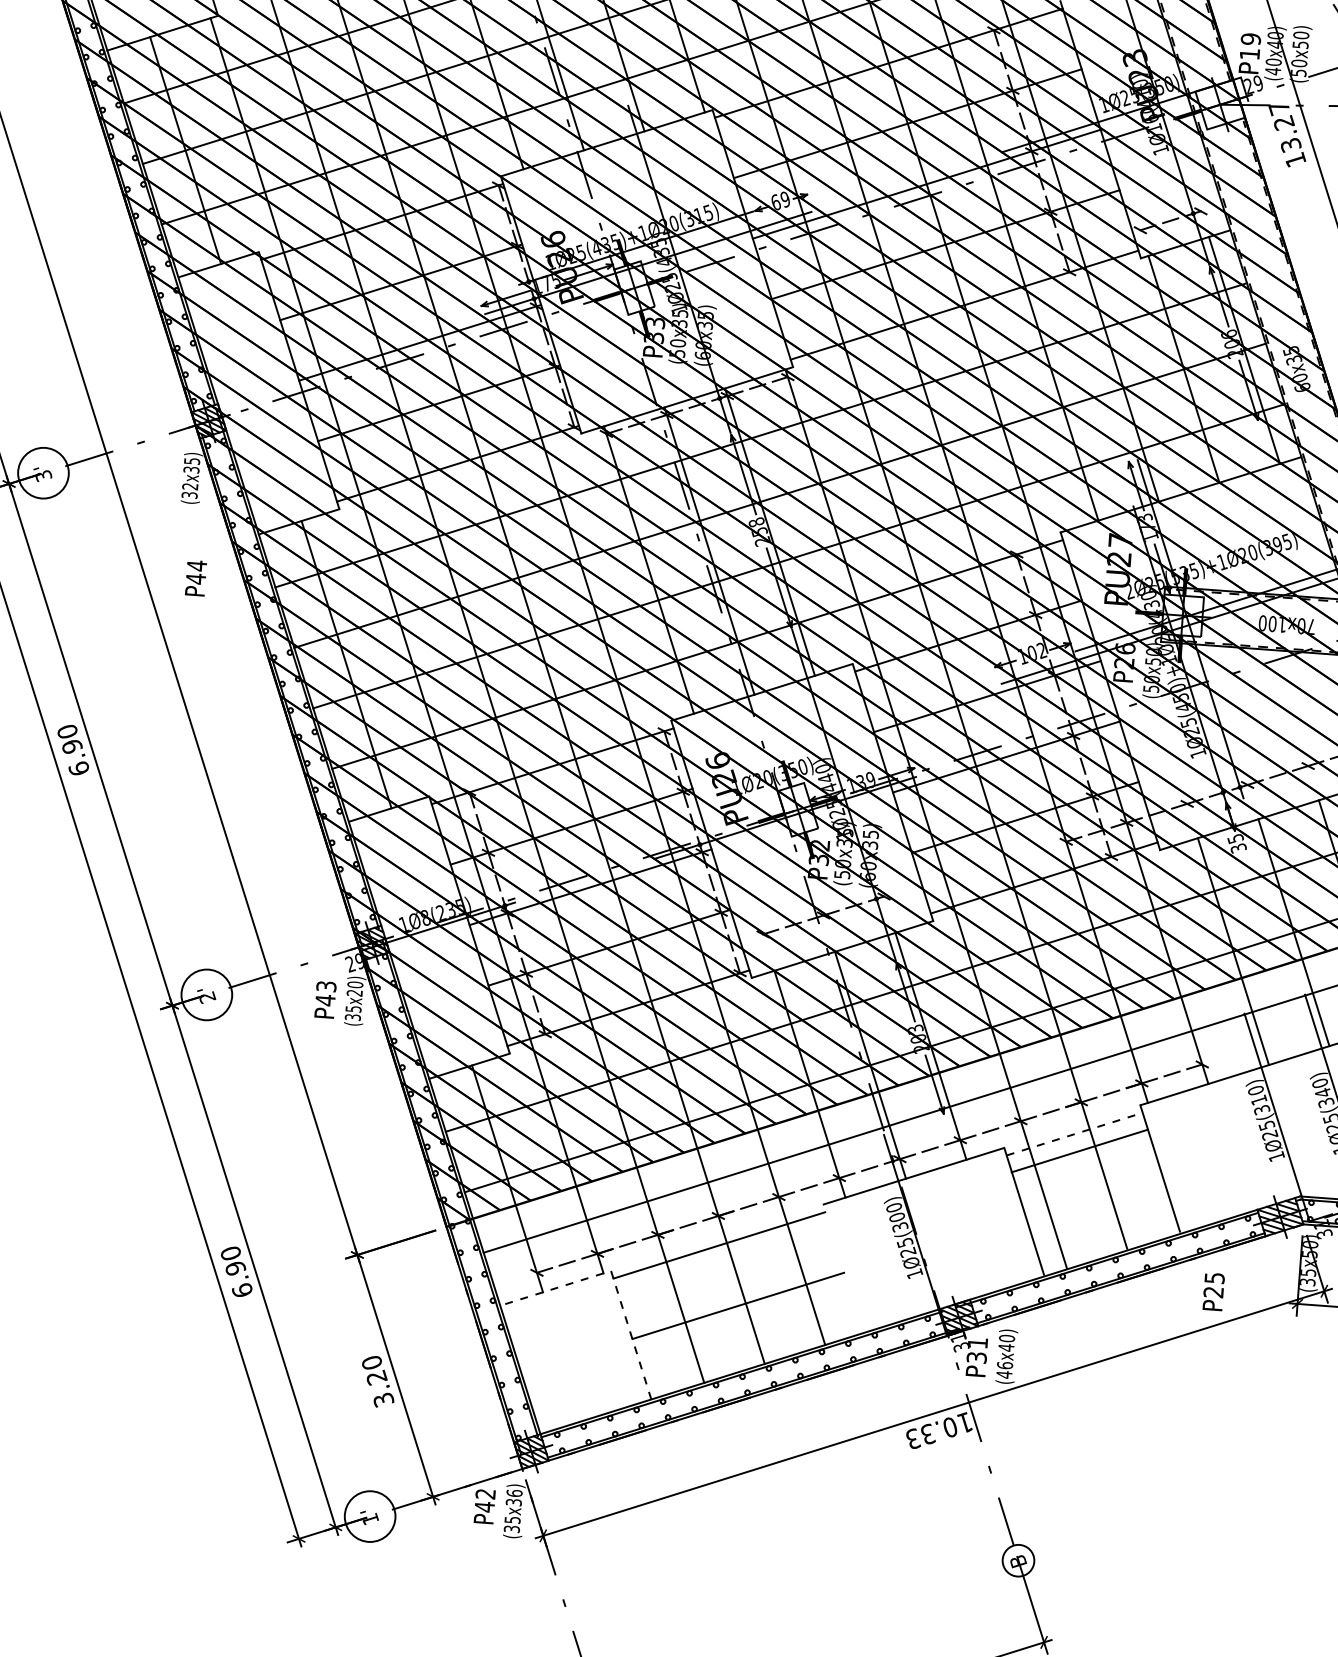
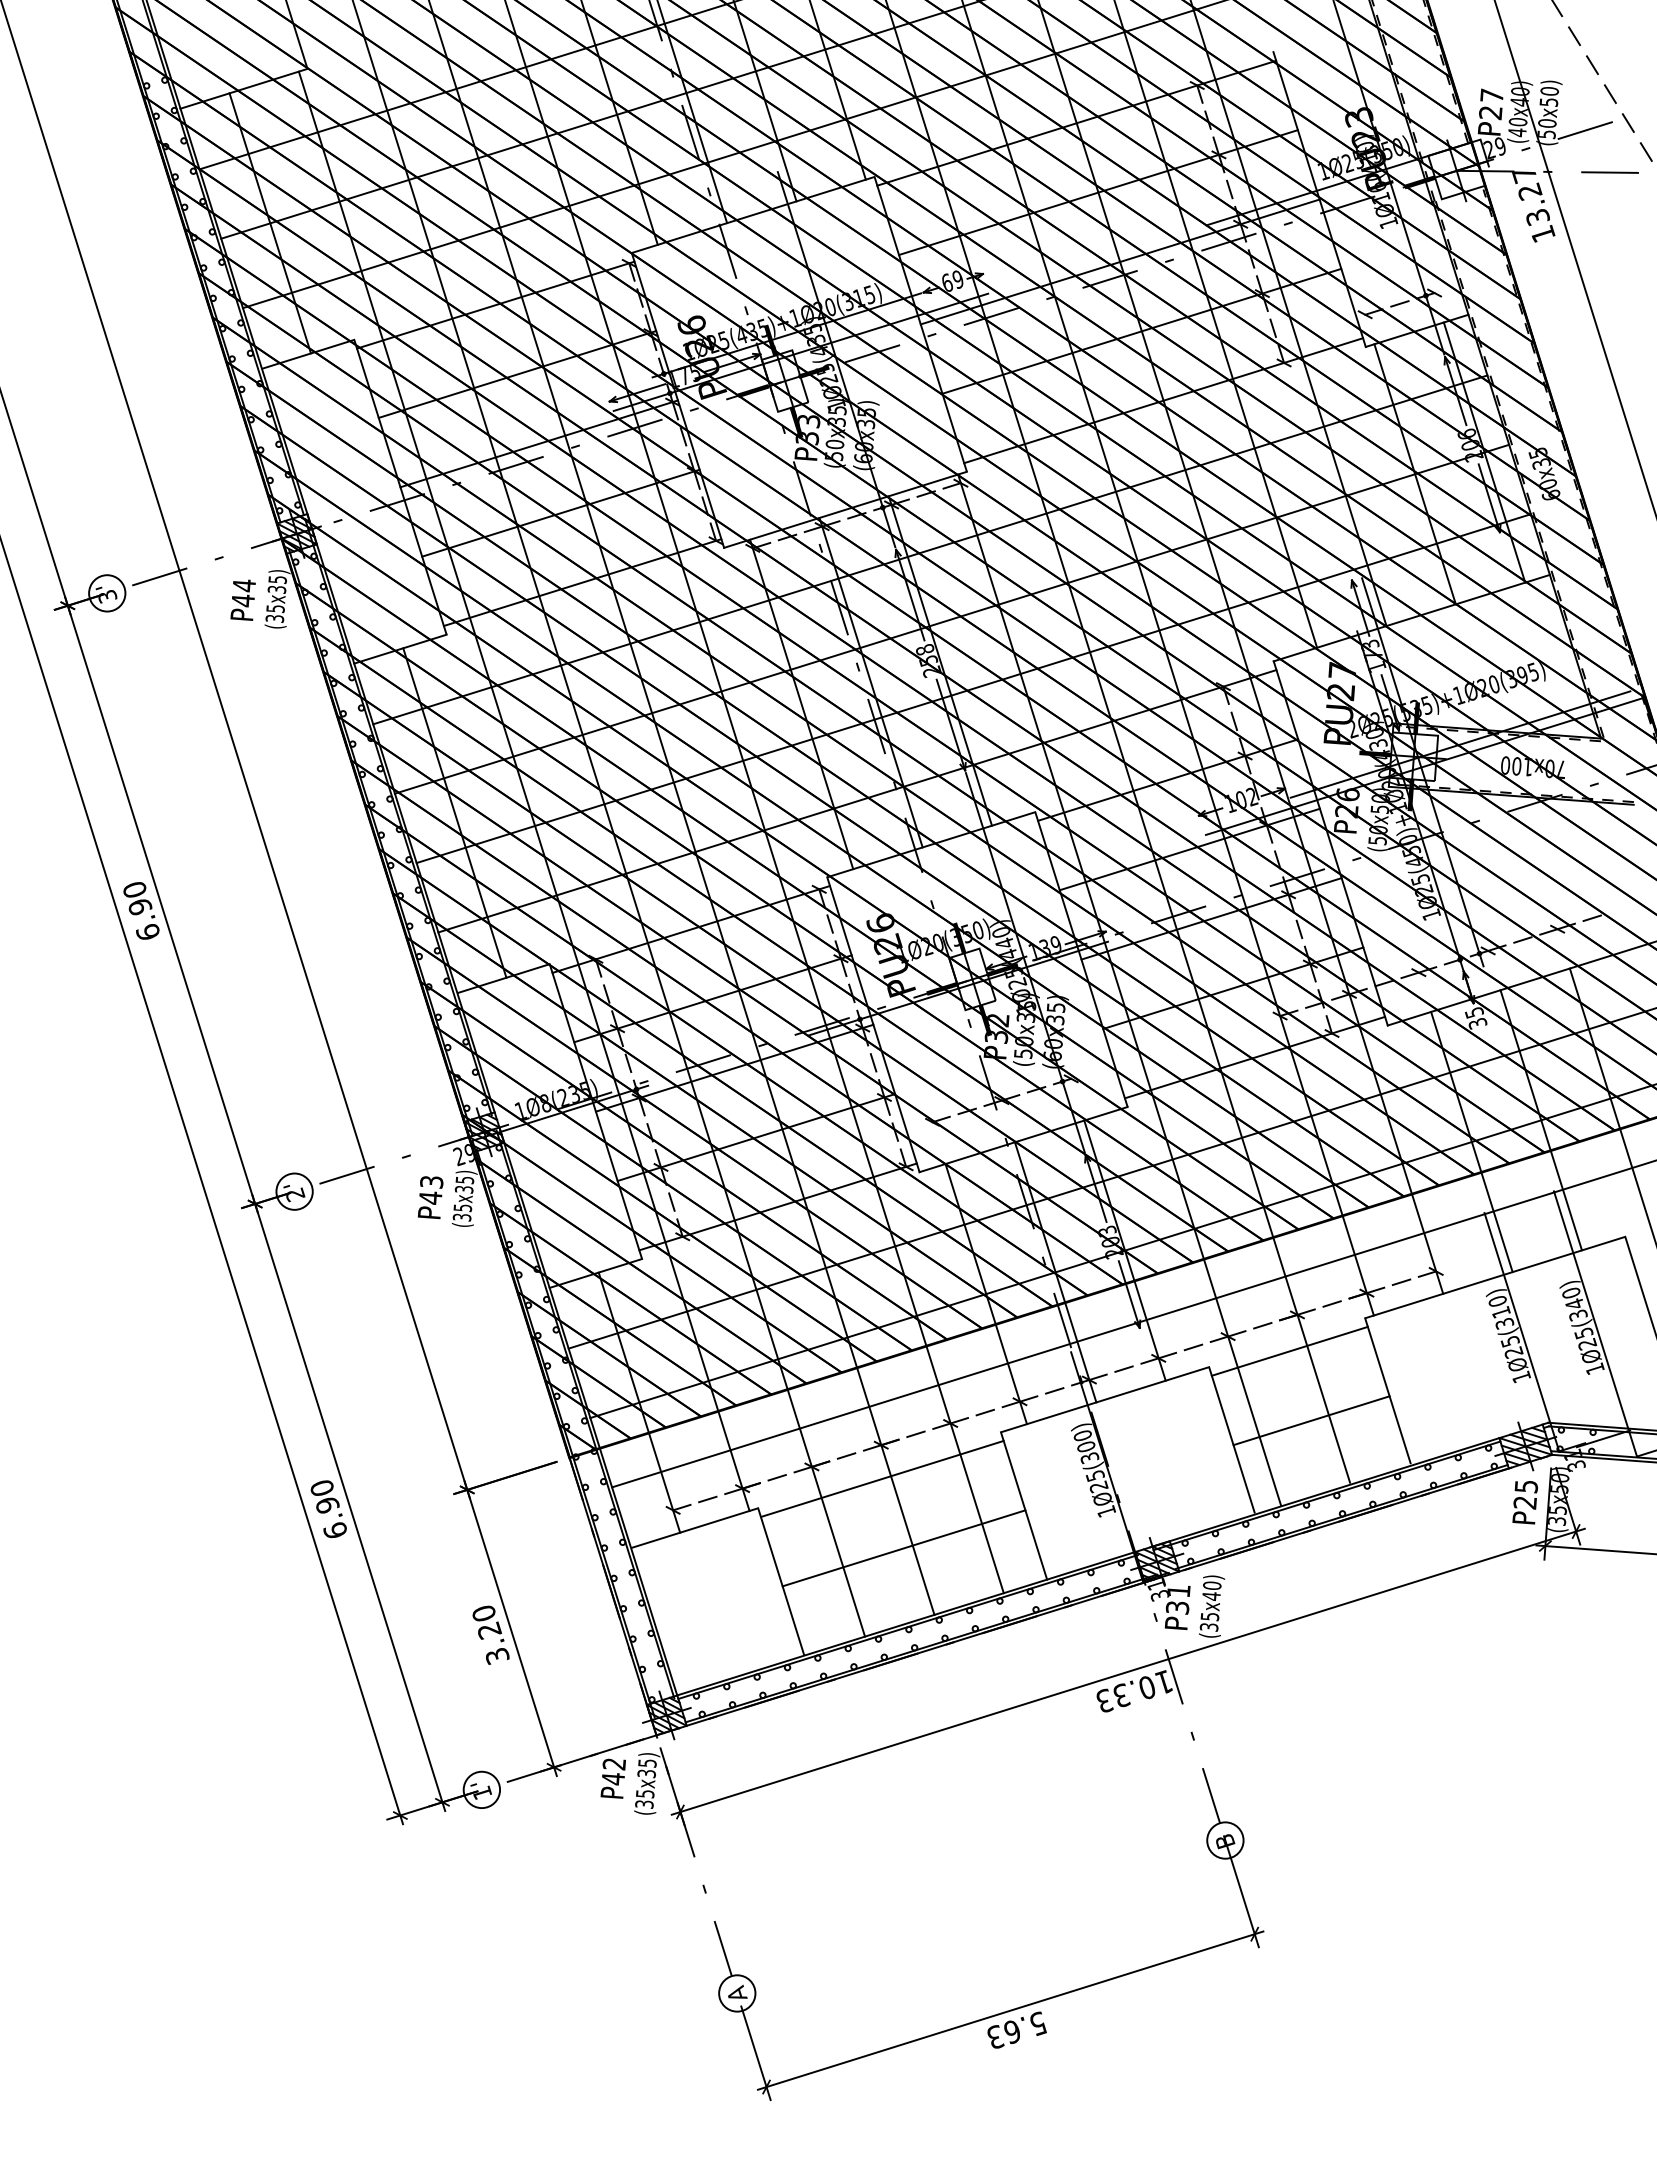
text: (1250, 46) -> (1491, 104), P19 -> P27
circle: (43, 473) -> (107, 593), size x0.62
text: (190, 487) -> (275, 609), (32x35) -> (35x35)
text: (195, 577) -> (242, 599), moved
text: (354, 988) -> (464, 1184), (35x20) -> (35x35)
circle: (206, 994) -> (294, 1191), size x0.62
line: (1074, 1134) -> (1289, 1351), dashed -> solid
line: (1079, 1150) -> (1311, 1420), moved
line: (842, 1268) -> (1023, 1505), added
line: (613, 1279) -> (761, 1517), dashed -> solid
text: (1213, 1292) -> (1524, 1502), moved
text: (1004, 1369) -> (1209, 1621), (46x40) -> (35x40)
text: (514, 1493) -> (647, 1763), (35x36) -> (35x35)
circle: (369, 1516) -> (481, 1789), size x0.62

